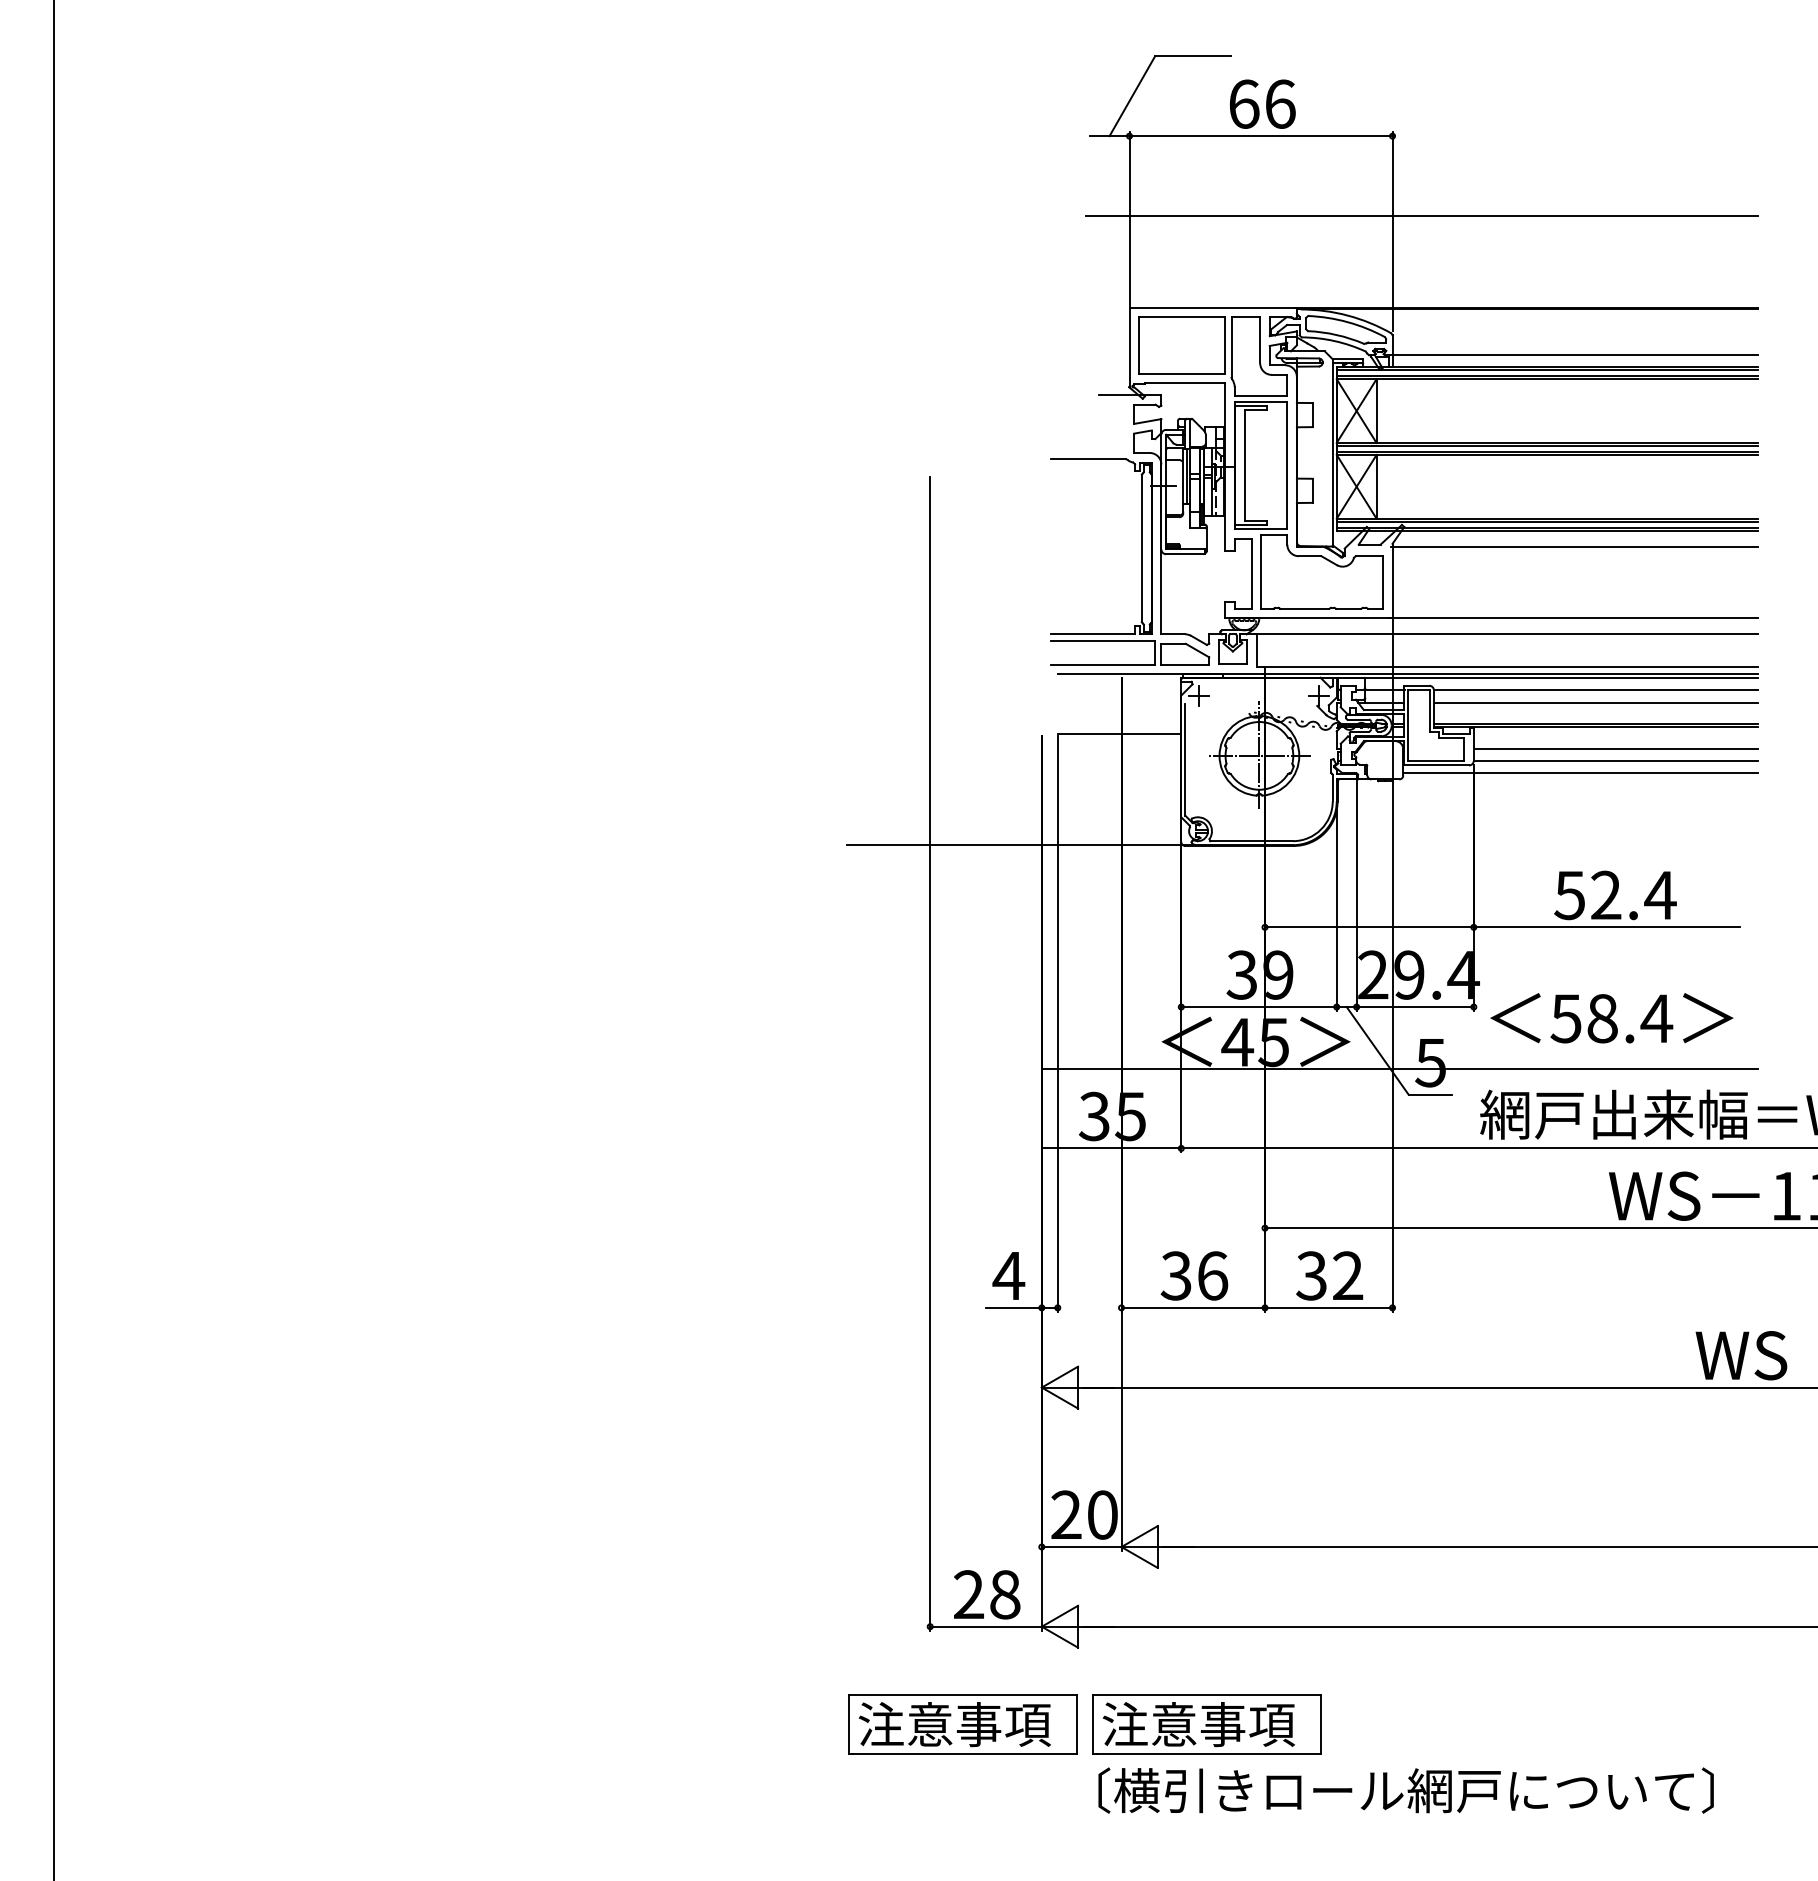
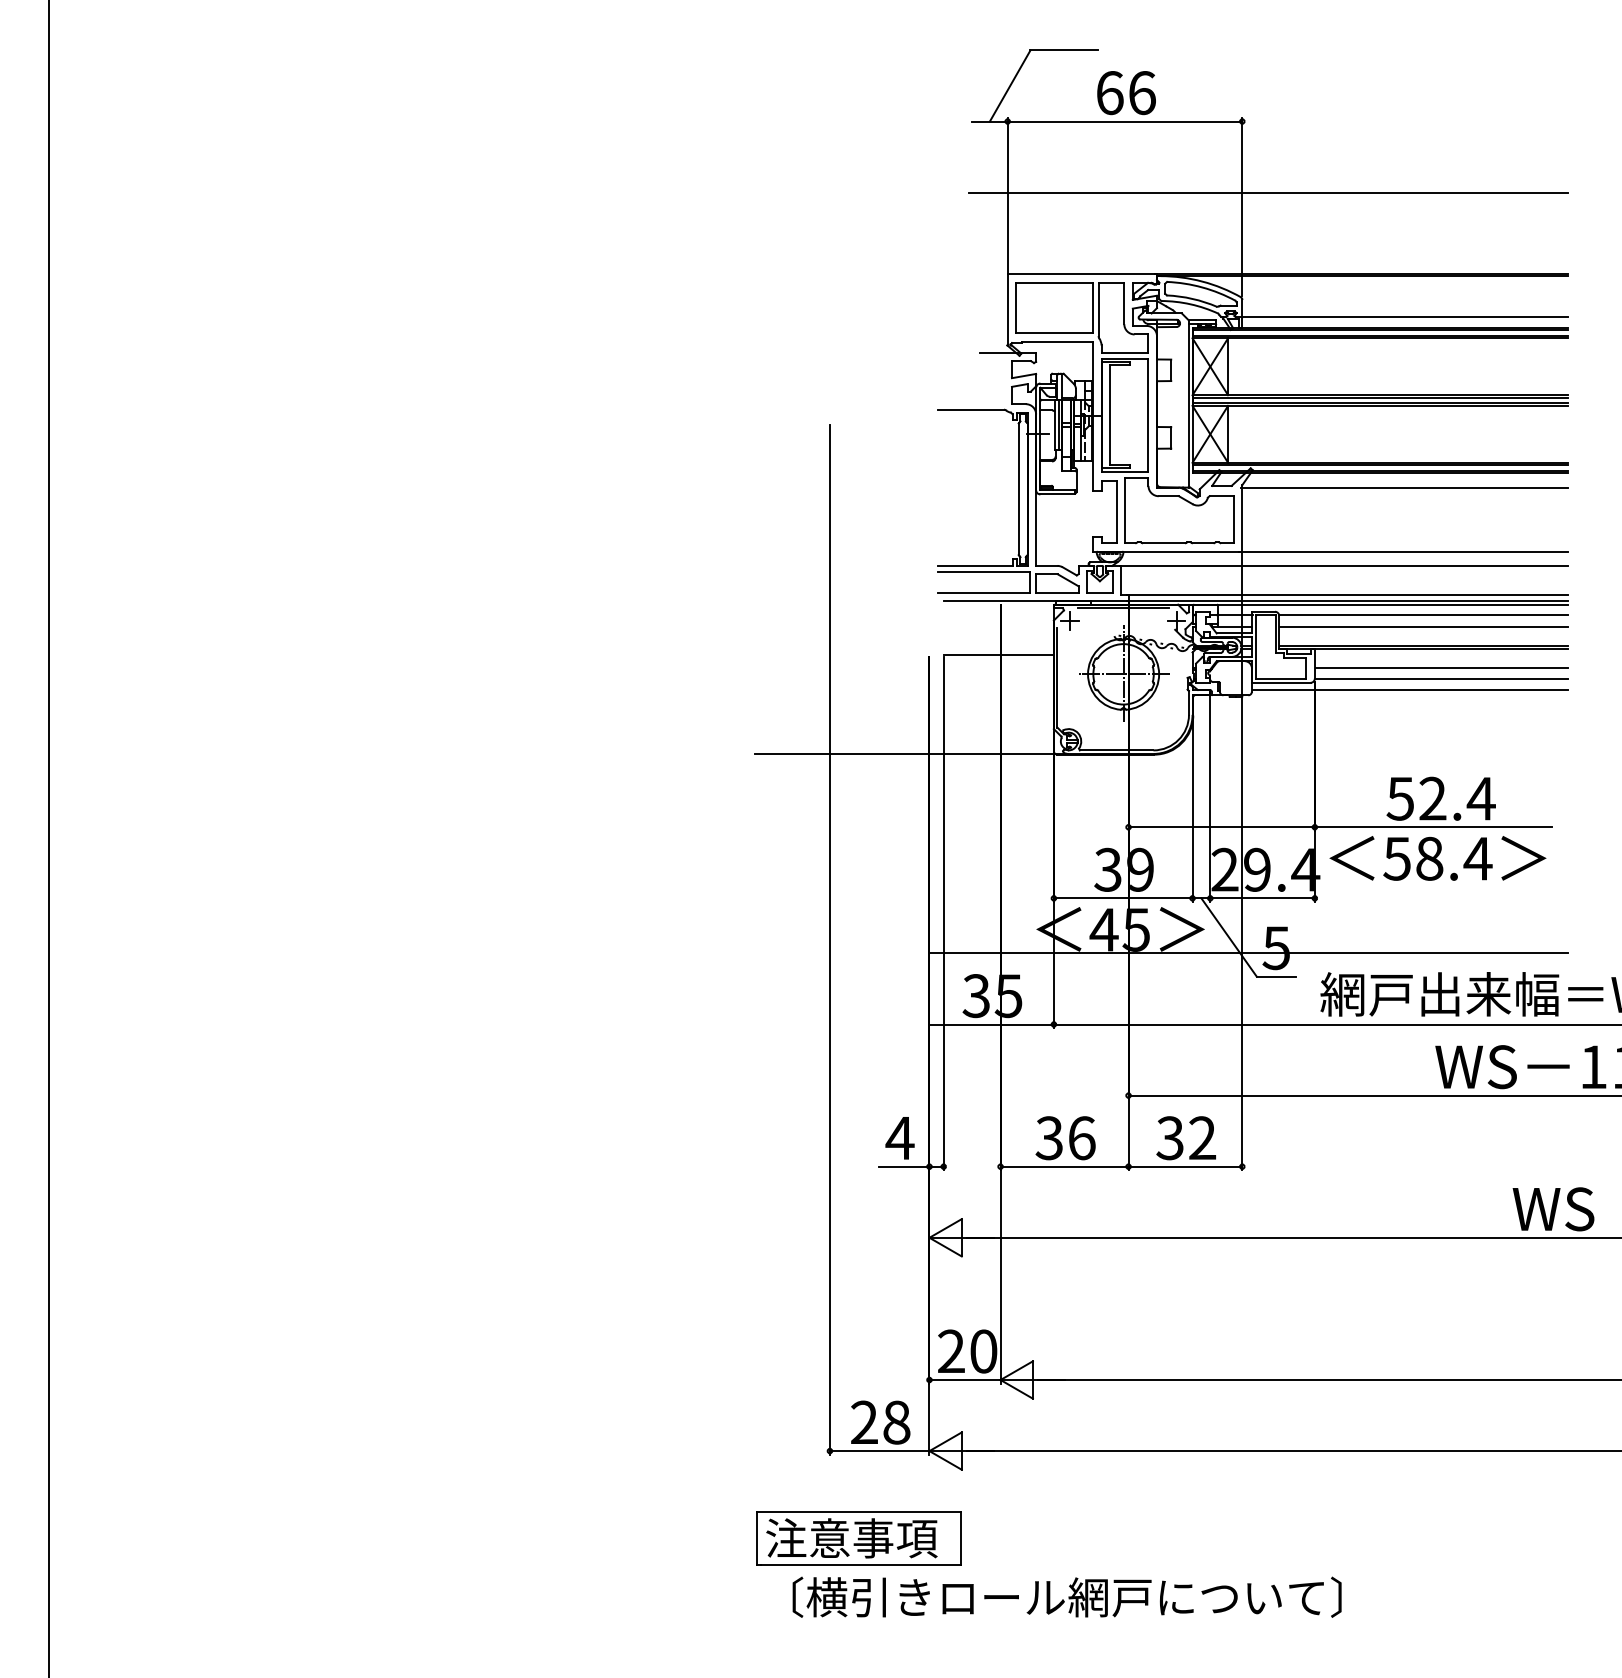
line: (1258, 681) -> (1122, 607), added
text: (1611, 1018) -> (1437, 858), moved
part: (1206, 1724) -> (1076, 1538), removed
text: (1405, 1790) -> (1066, 1597), moved

